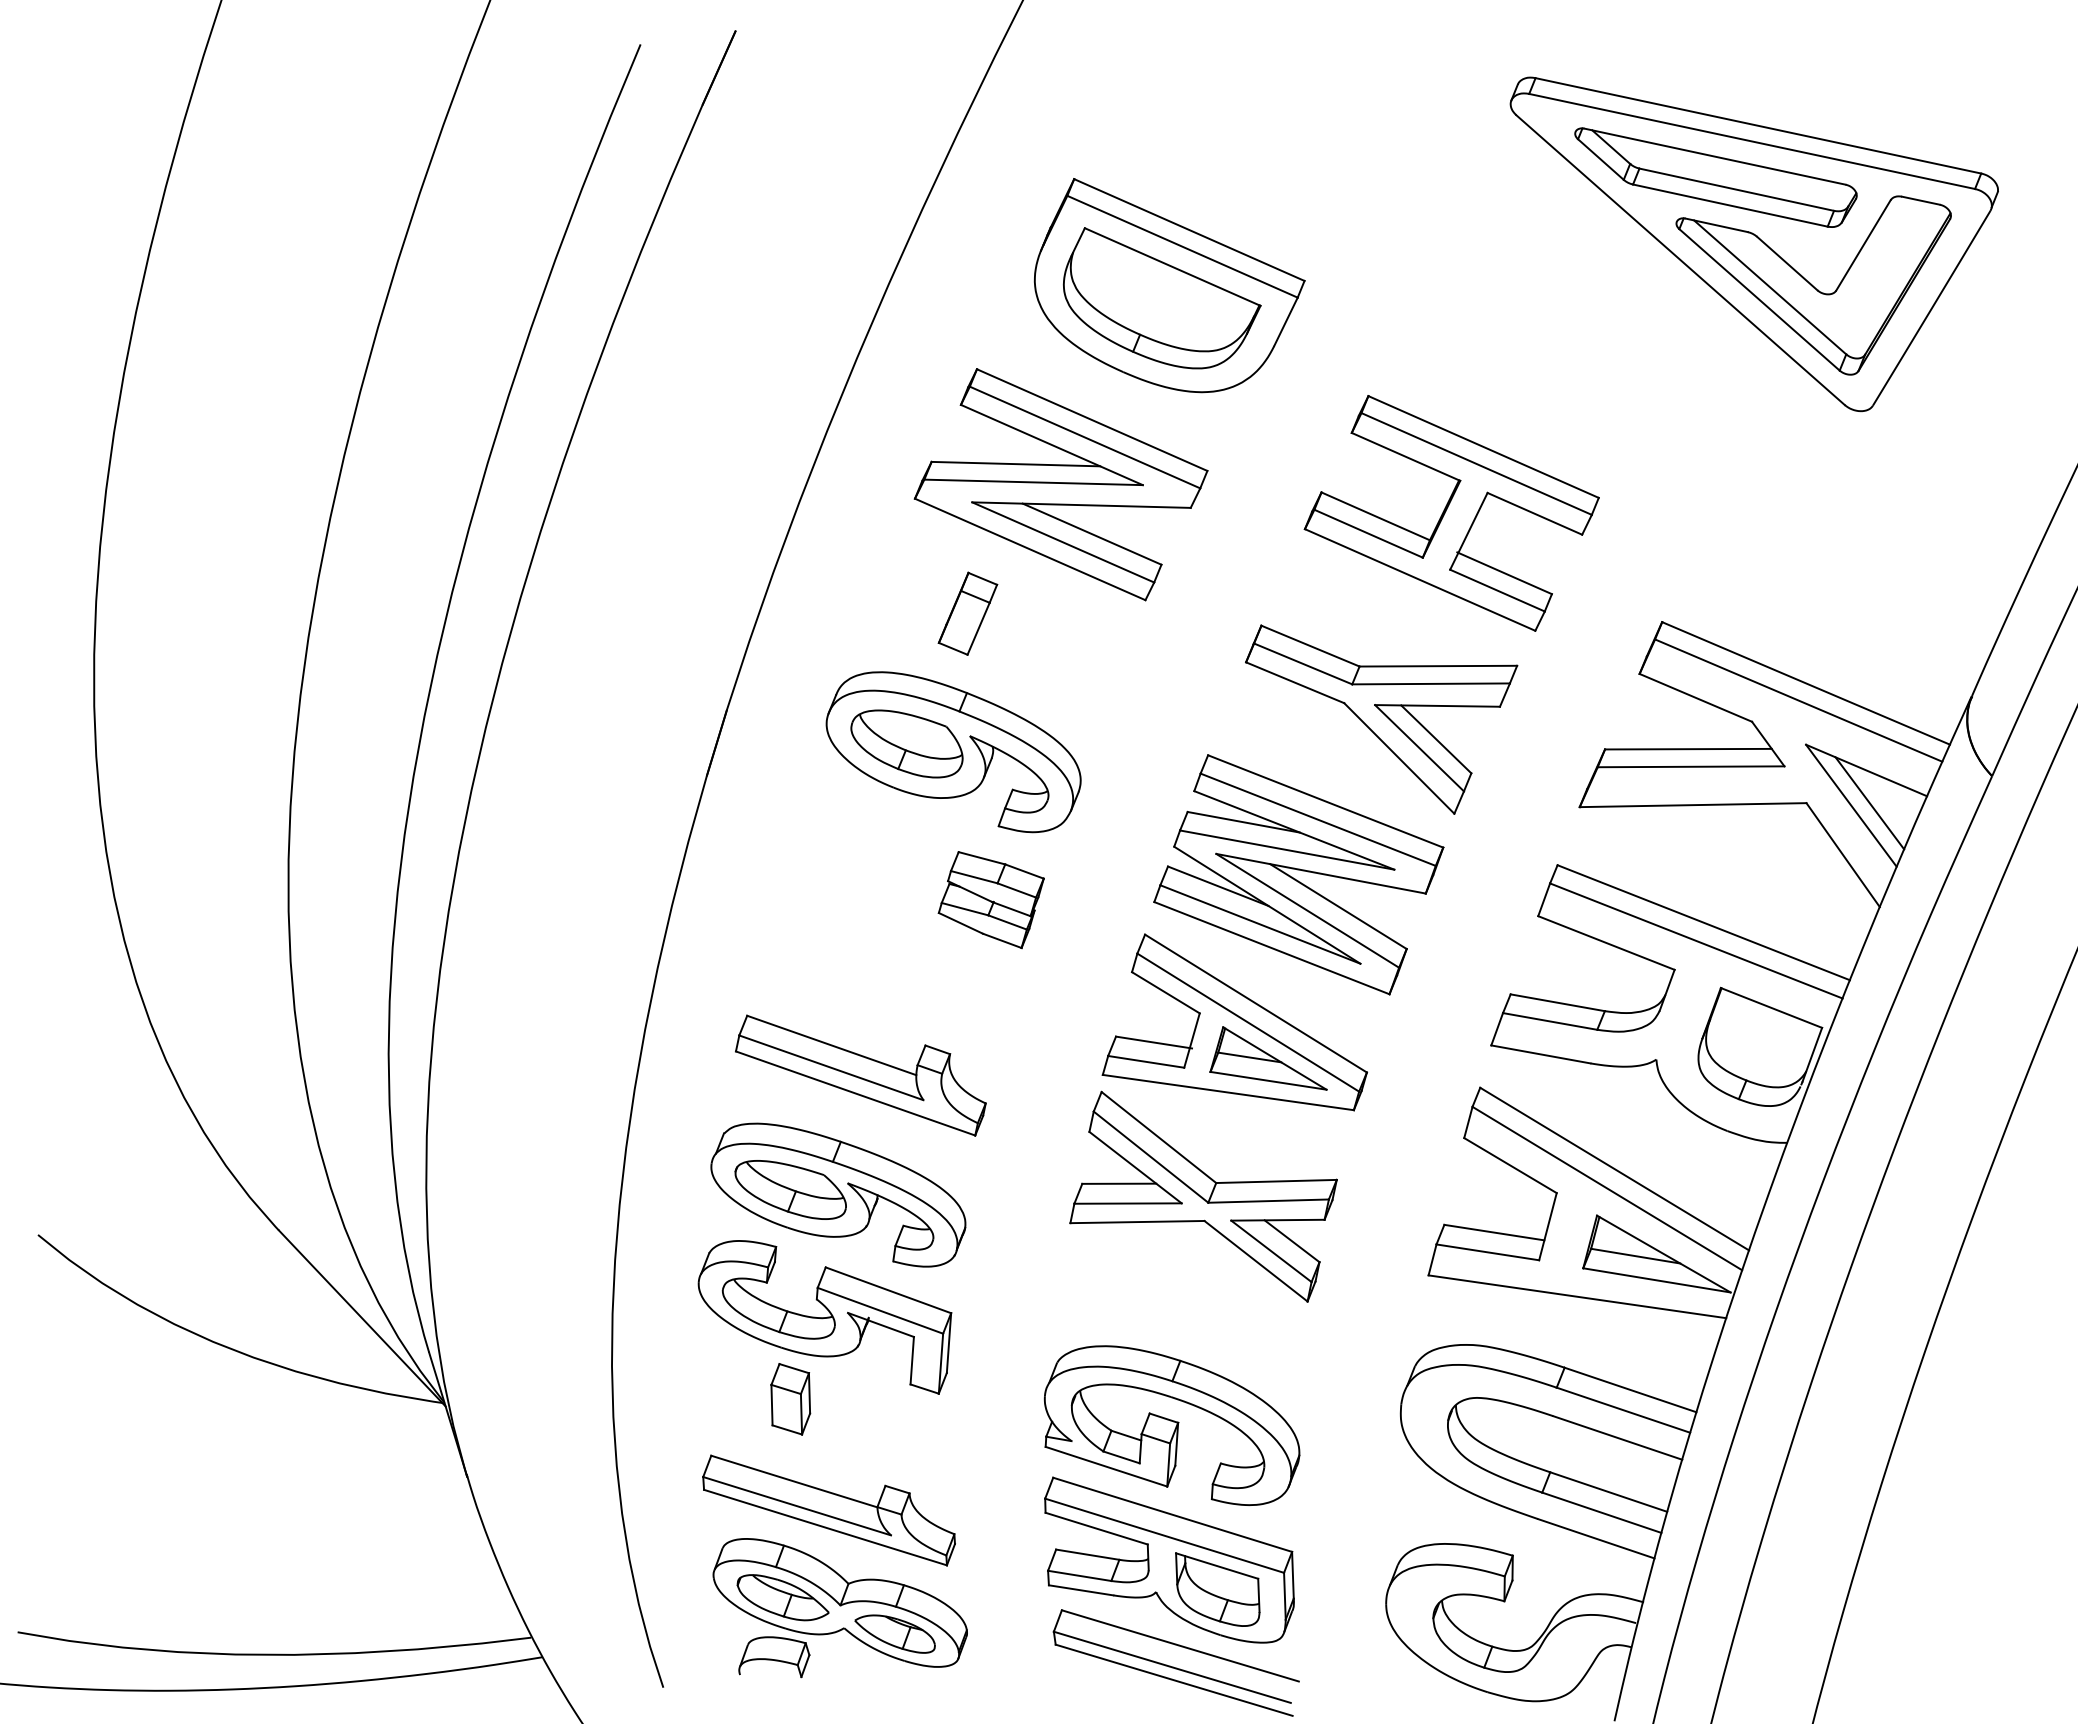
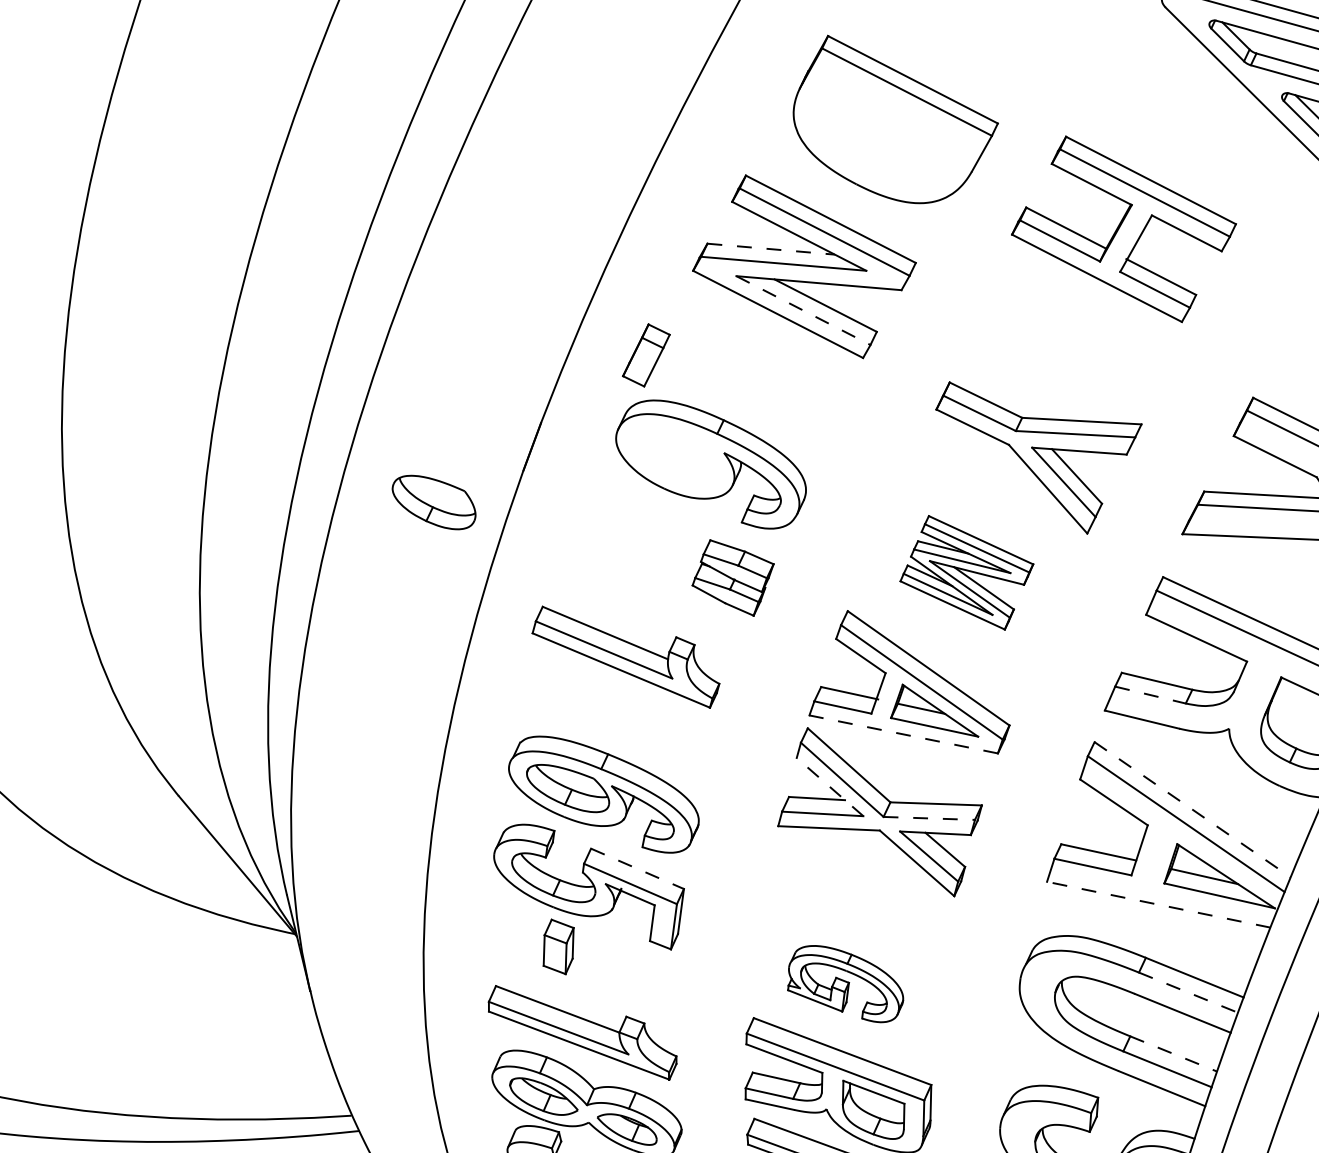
part: (1162, 298) -> (889, 130), removed
line: (1016, 464) -> (771, 249), solid -> dashed
part: (1451, 513) -> (1123, 229), moved
line: (1063, 542) -> (803, 310), solid -> dashed
part: (967, 613) -> (646, 355), moved
part: (906, 743) -> (433, 502), moved
part: (1298, 874) -> (966, 572), size x0.6
line: (1550, 1021) -> (1150, 695), solid -> dashed
part: (860, 1075) -> (625, 657), moved
line: (1228, 1092) -> (903, 734), solid -> dashed
line: (1135, 1167) -> (830, 786), solid -> dashed
line: (1615, 1169) -> (1193, 810), solid -> dashed
line: (1269, 1201) -> (929, 818), solid -> dashed
line: (888, 1290) -> (637, 868), solid -> dashed
line: (1576, 1296) -> (1158, 904), solid -> dashed
line: (1623, 1410) -> (1188, 992), solid -> dashed
part: (1171, 1425) -> (845, 983), size x0.6
line: (1608, 1492) -> (1173, 1054), solid -> dashed

